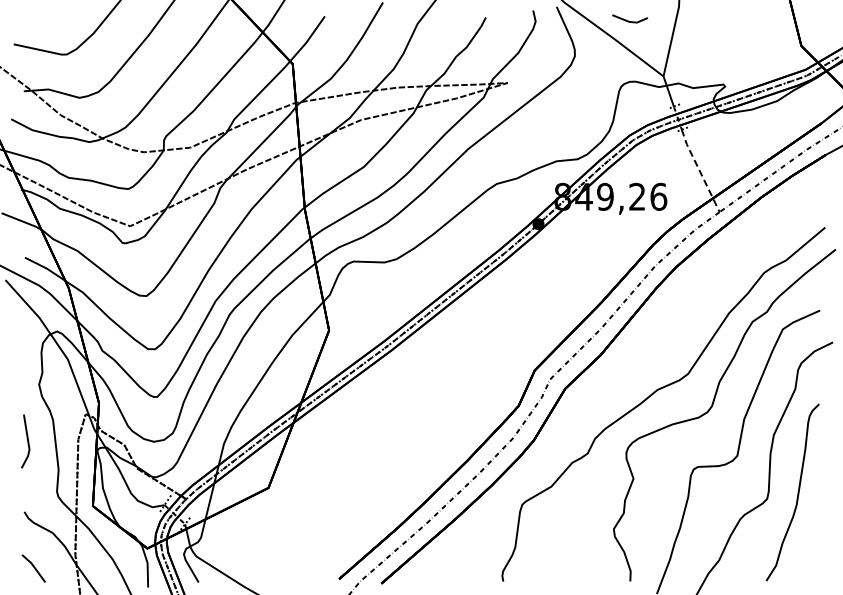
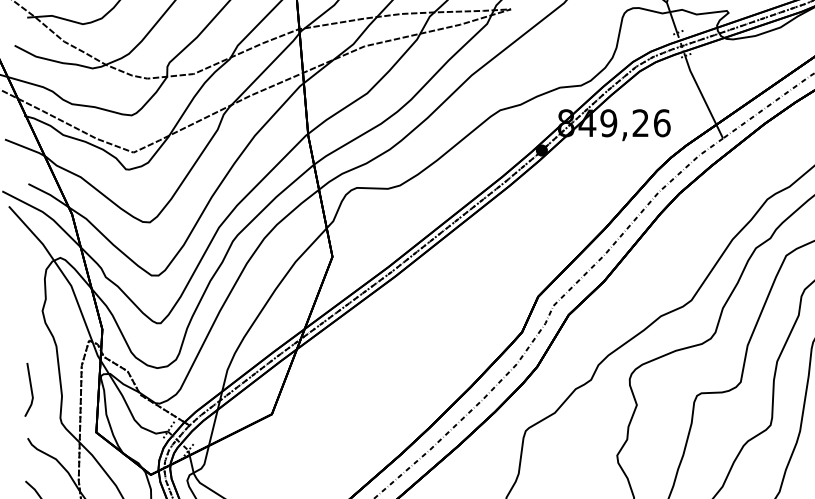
line: (699, 171) -> (702, 97), dashed -> solid
line: (27, 441) -> (30, 389), moved

